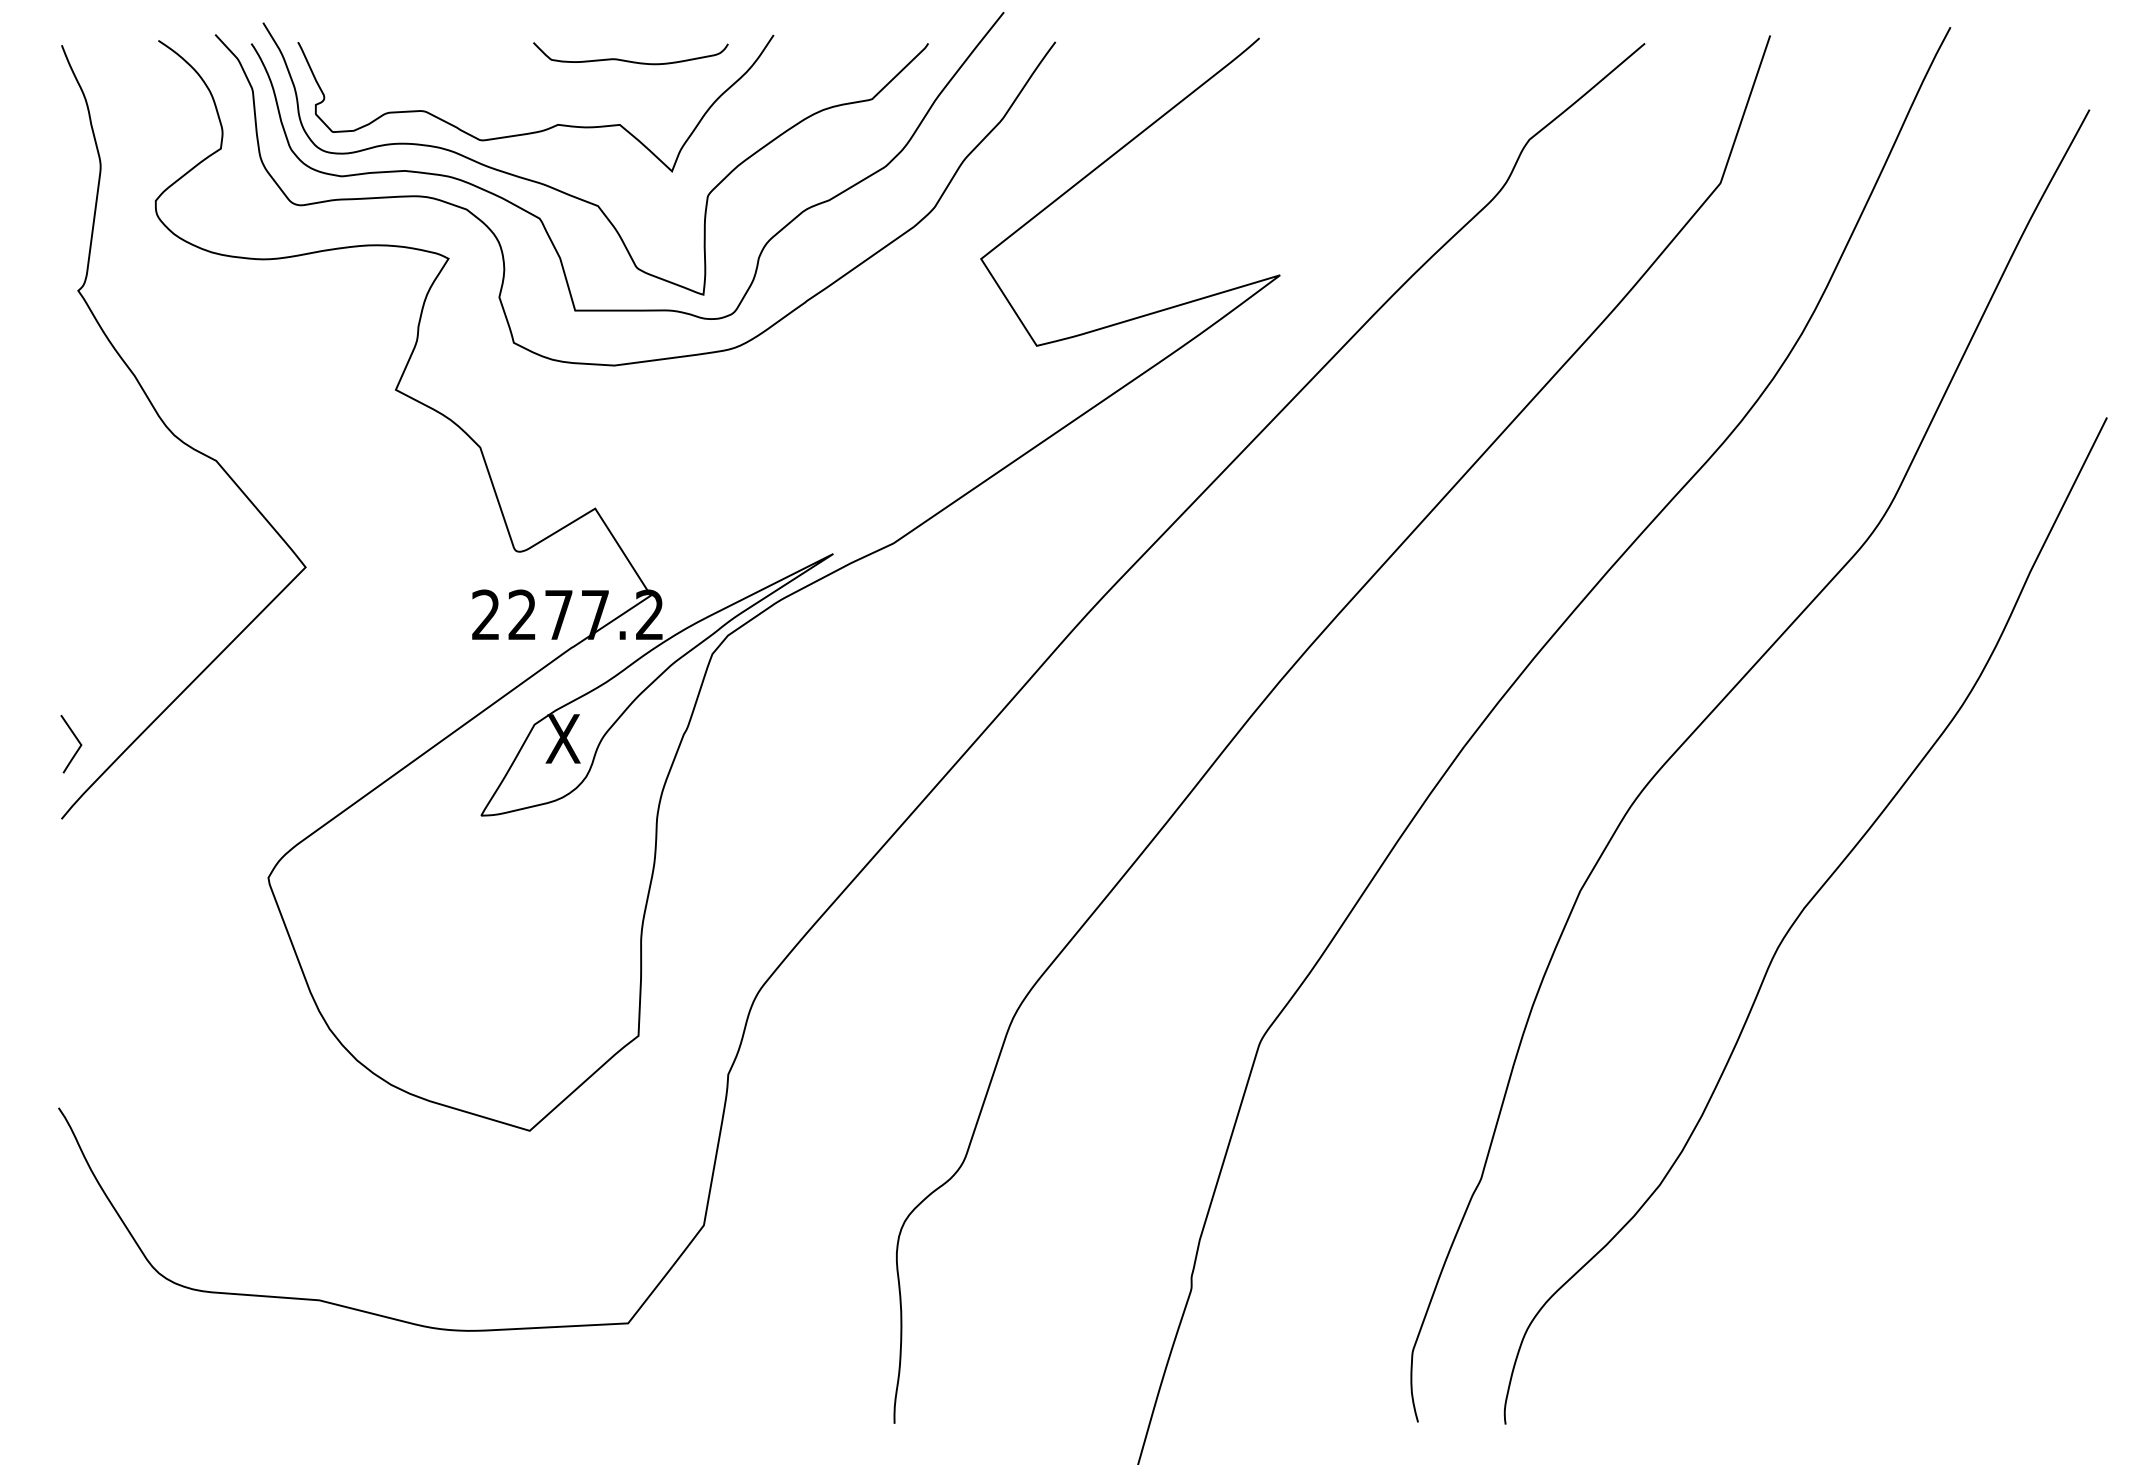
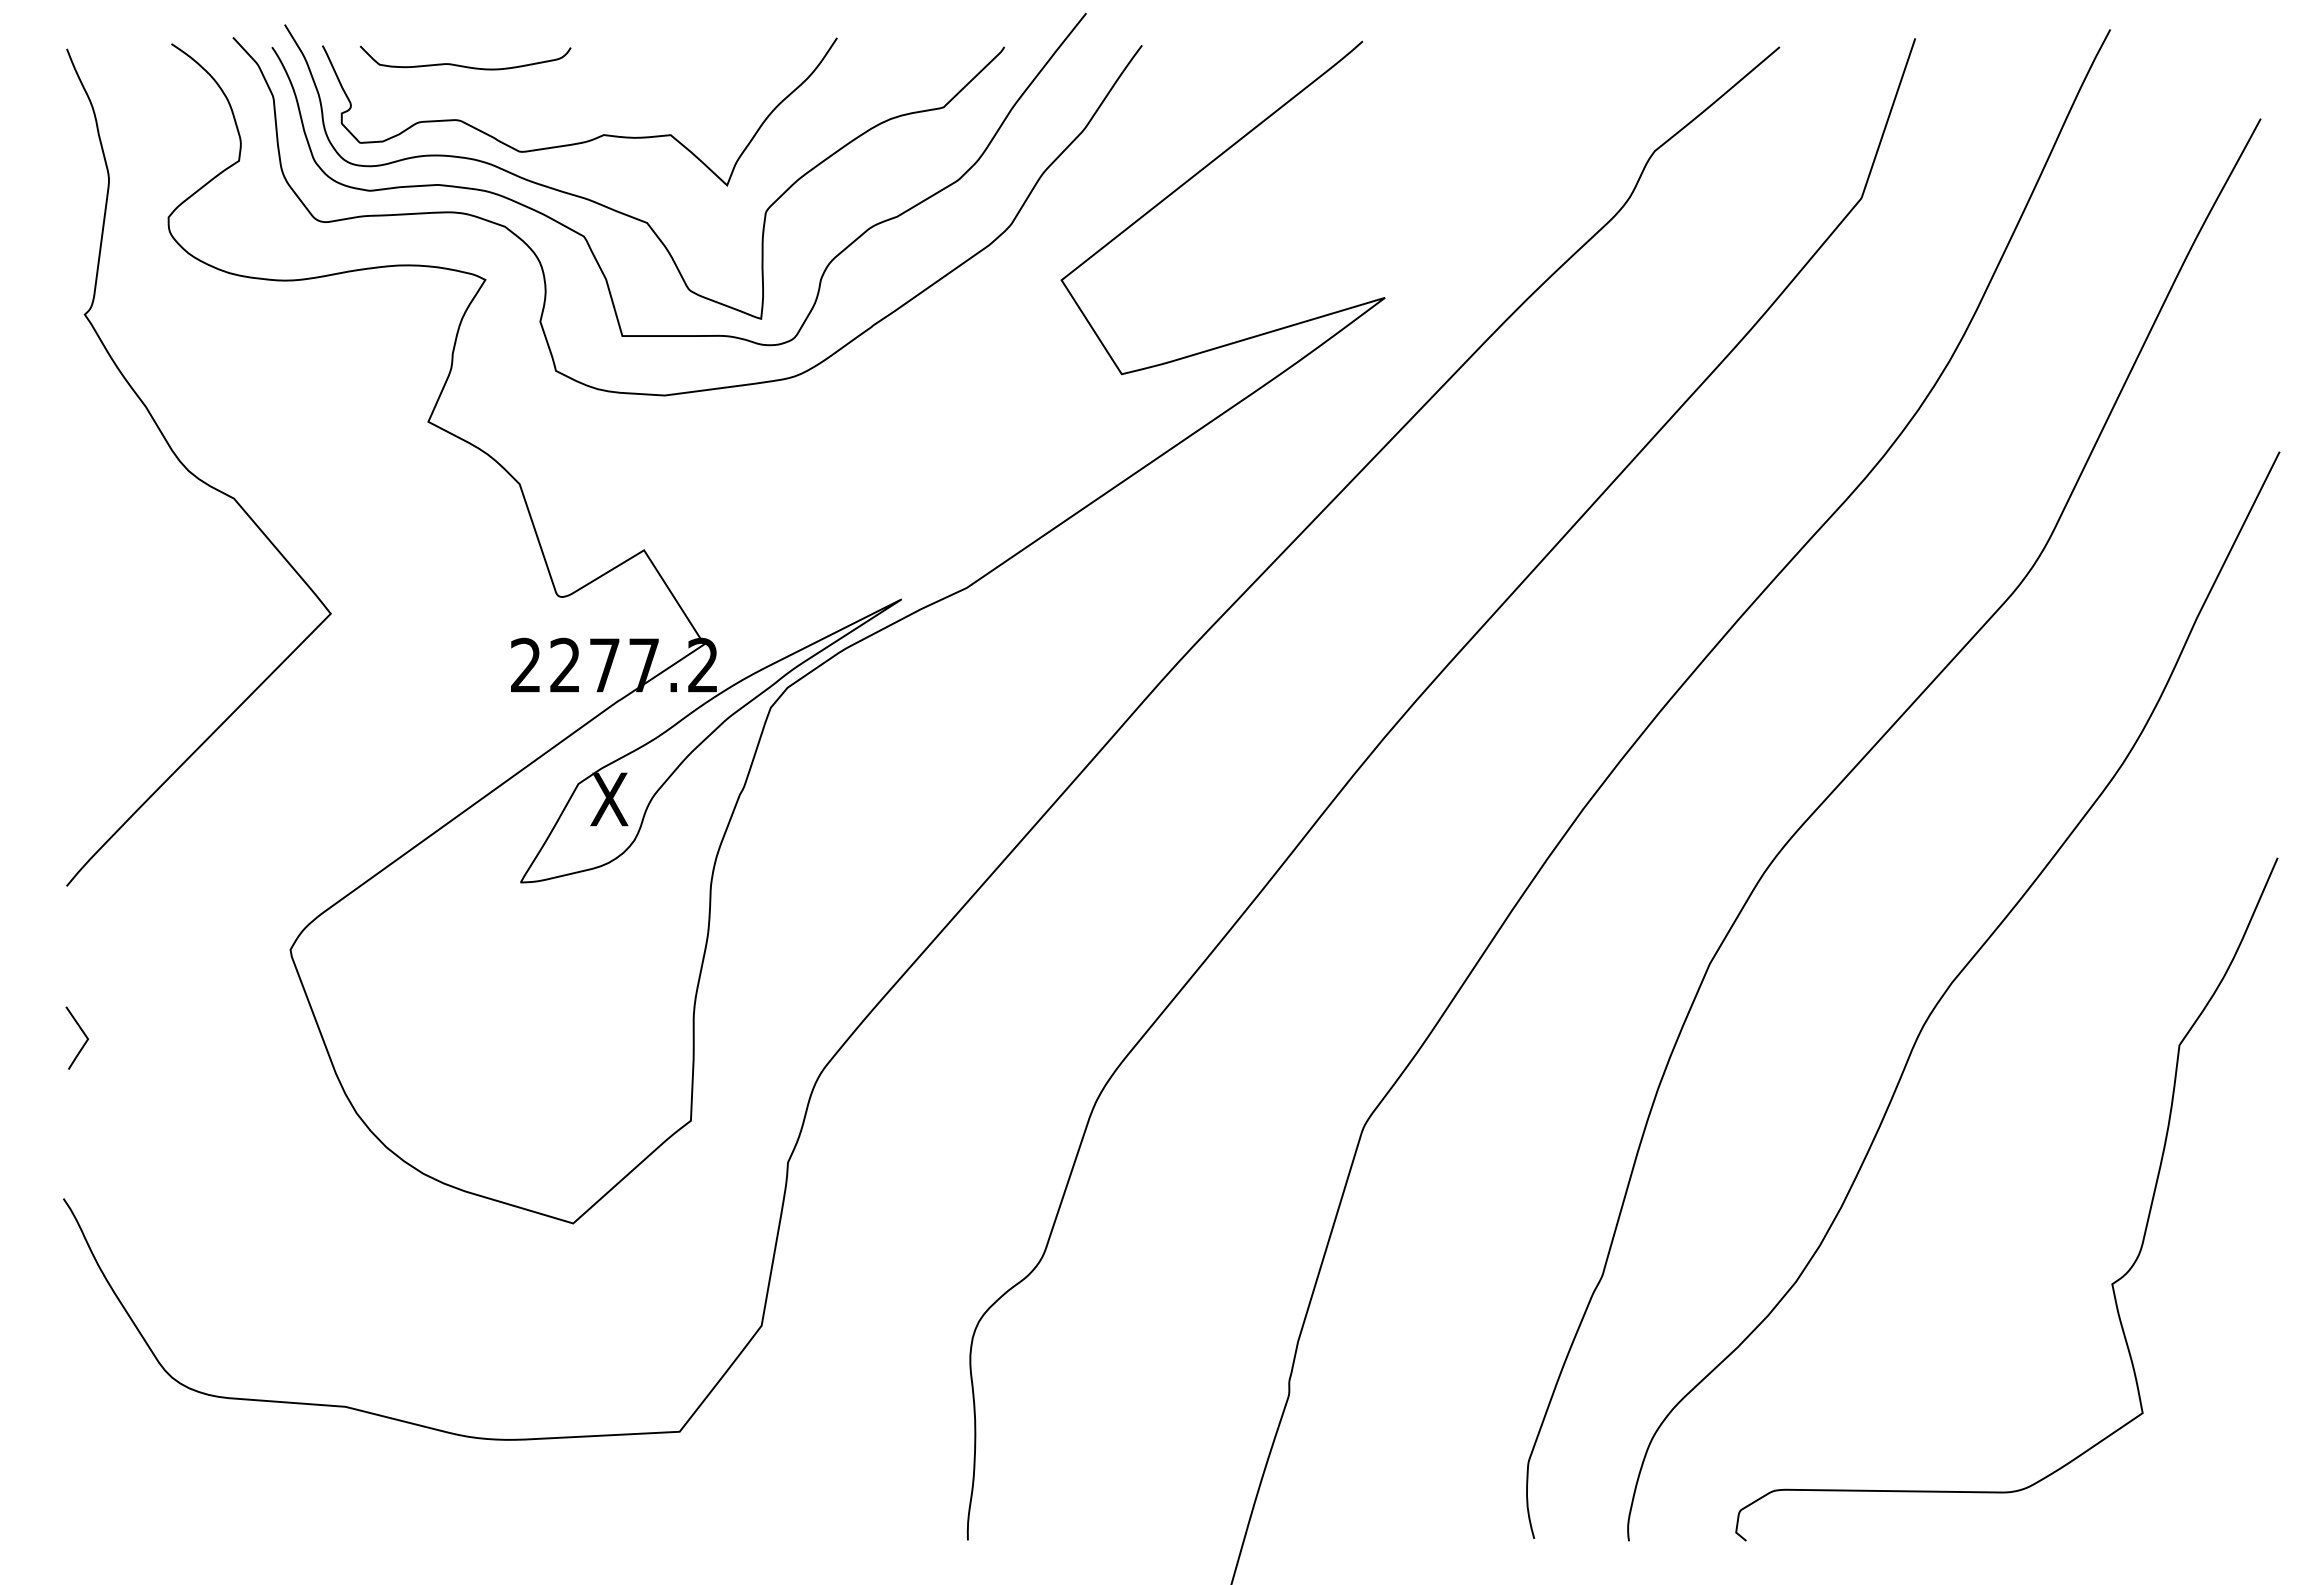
curve: (629, 60) -> (464, 65), moved
curve: (77, 740) -> (83, 1034), moved
curve: (1951, 1186) -> (2111, 1283), added

